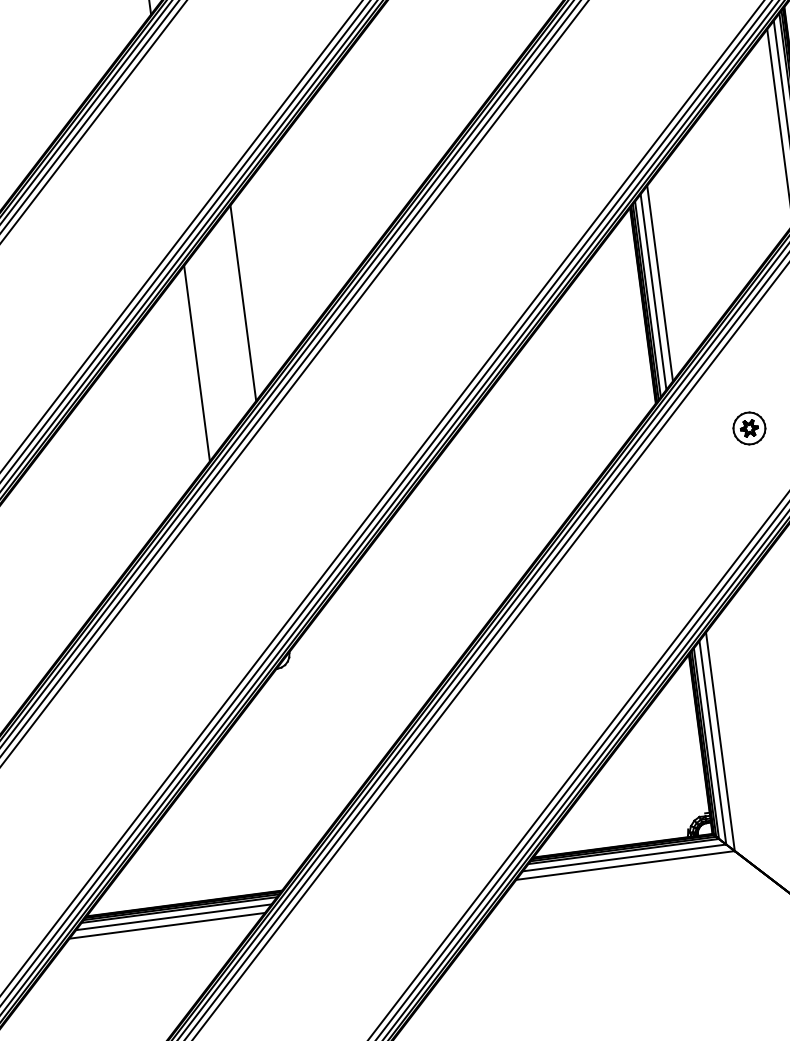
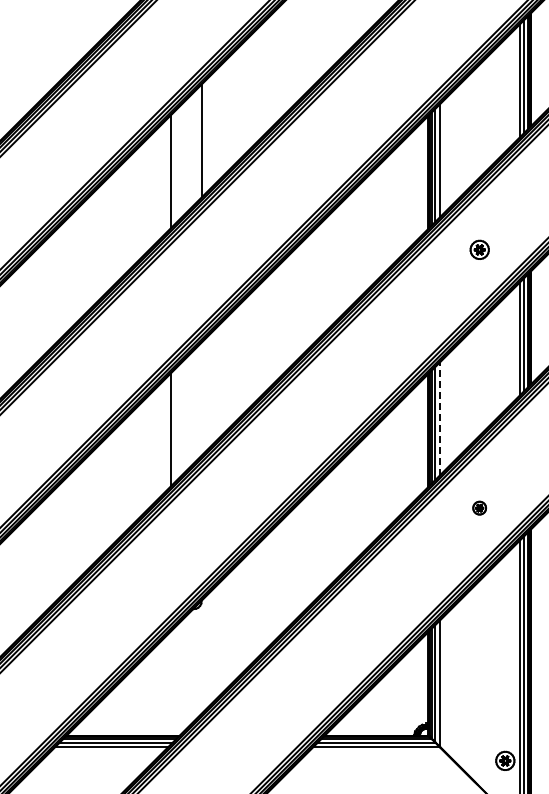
line: (659, 282) -> (439, 418), solid -> dashed
line: (242, 302) -> (201, 398), removed
part: (749, 429) -> (479, 508), size x0.7

